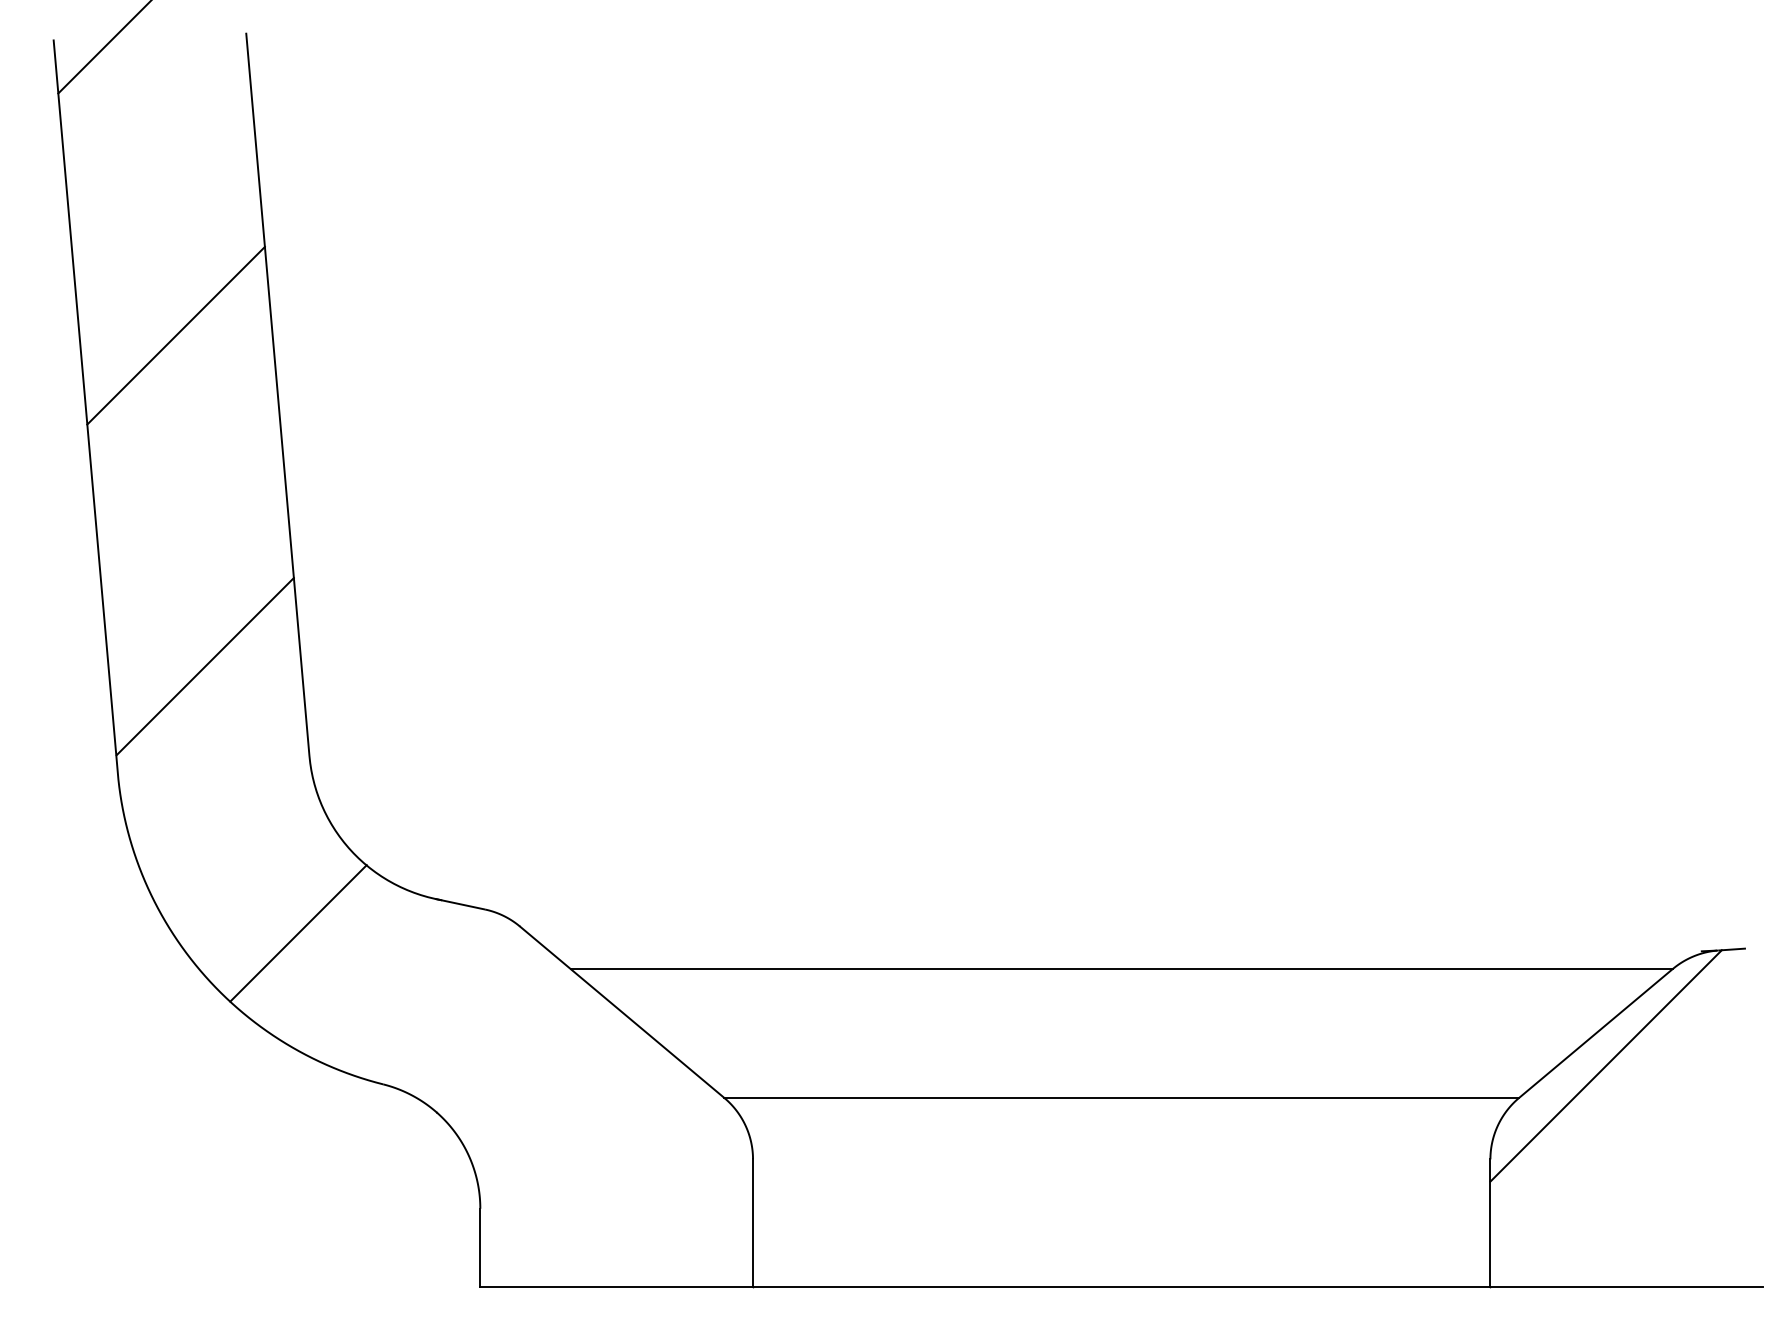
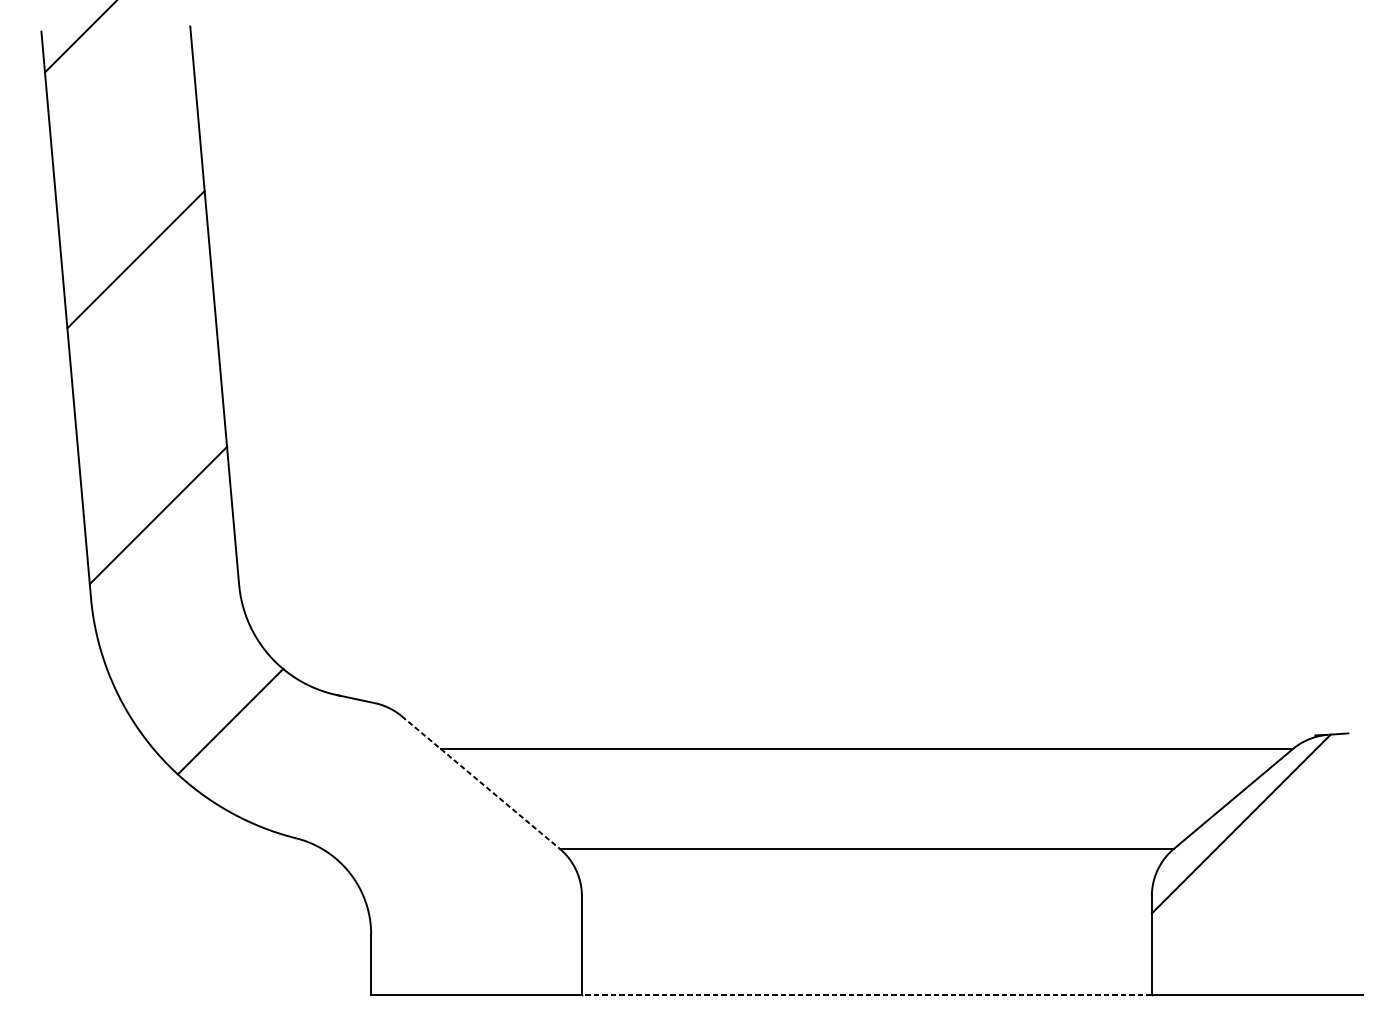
line: (622, 1012) -> (481, 782), solid -> dashed
line: (1121, 1287) -> (866, 995), solid -> dashed

